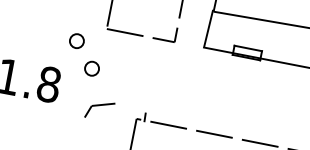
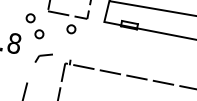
part: (147, 60) -> (71, 29), added

